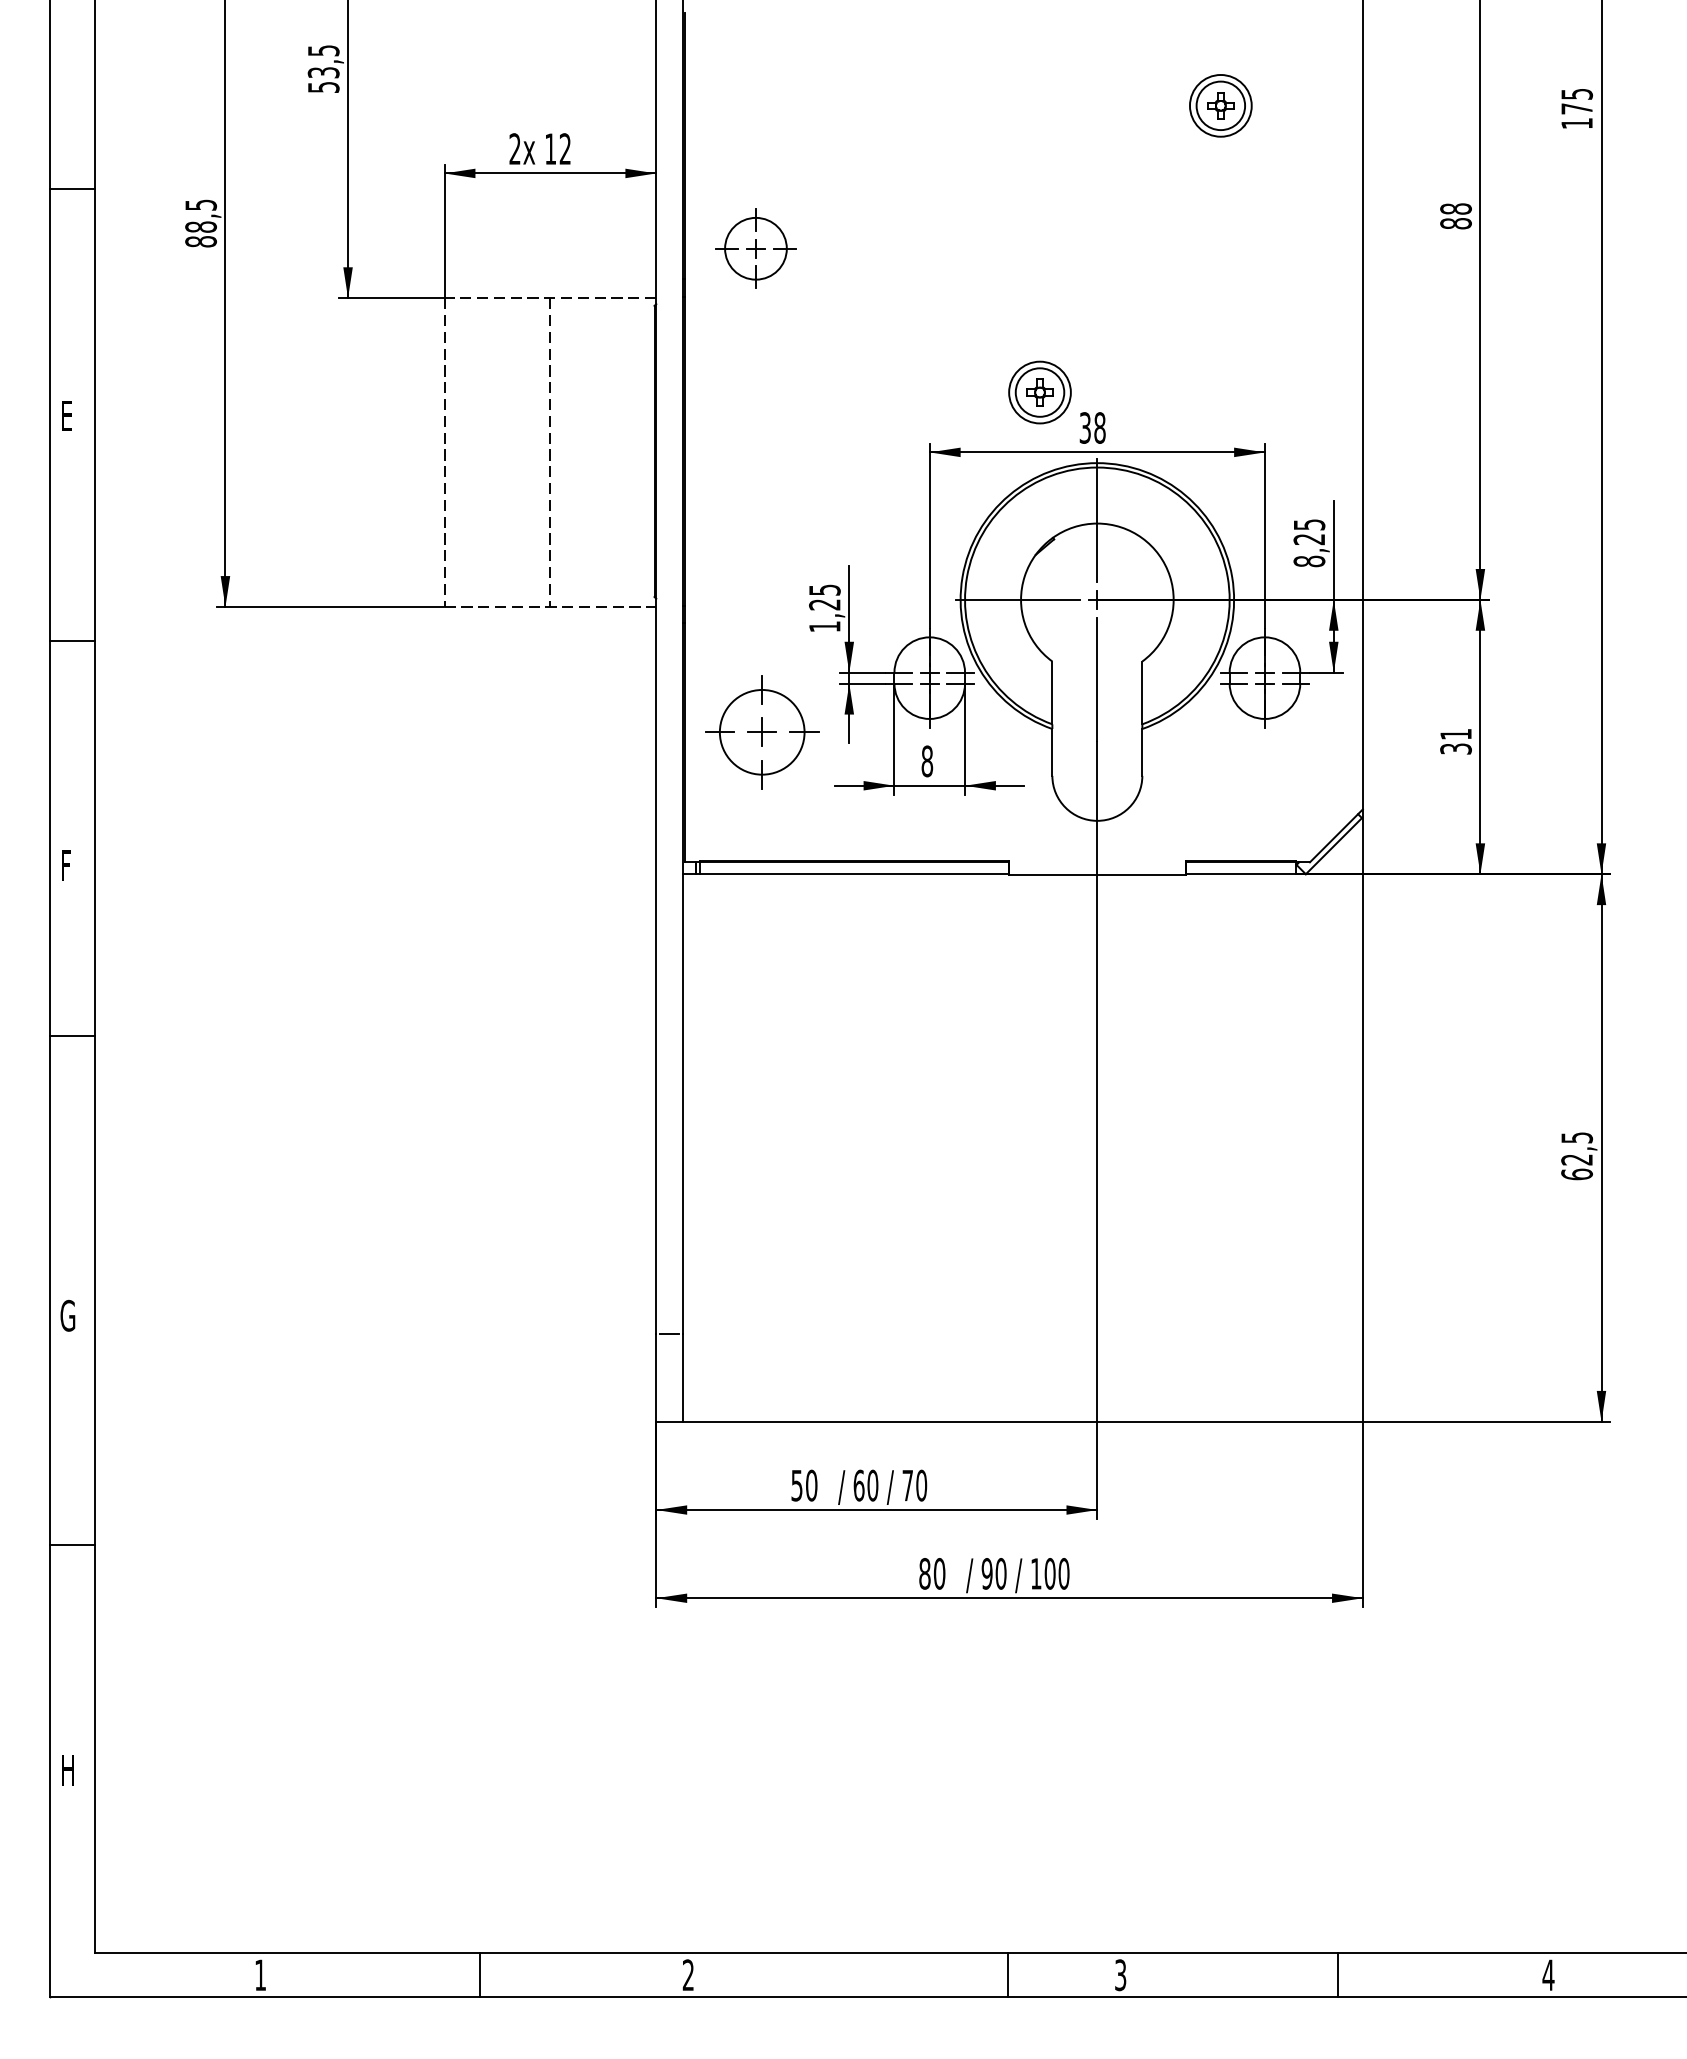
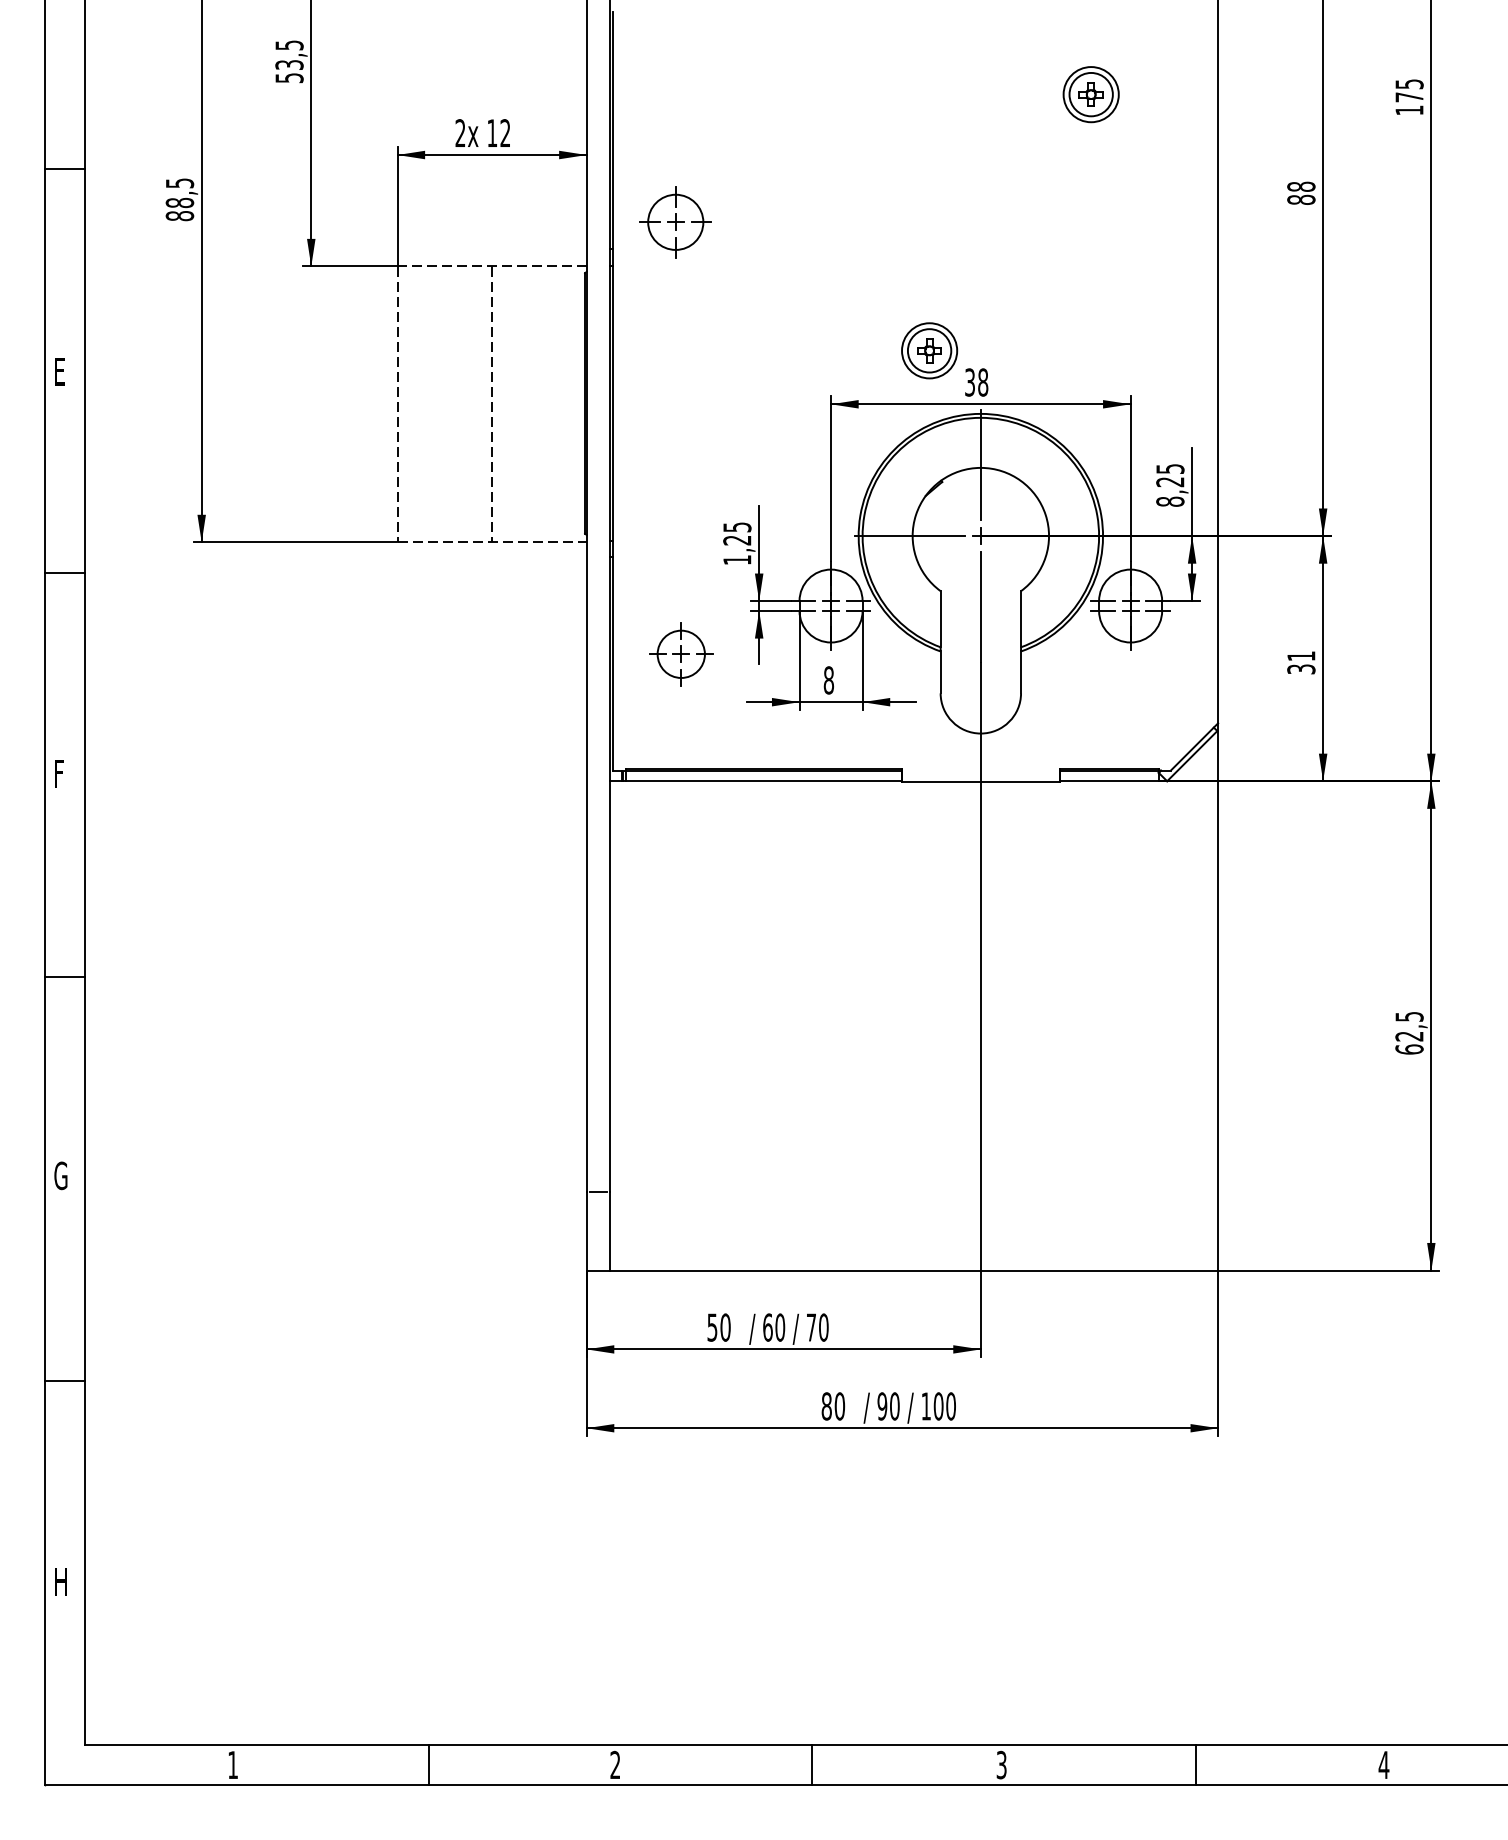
part: (761, 731) -> (680, 653), size x0.62
line: (72, 1036) -> (65, 977), moved
line: (1007, 1975) -> (812, 1765), moved

